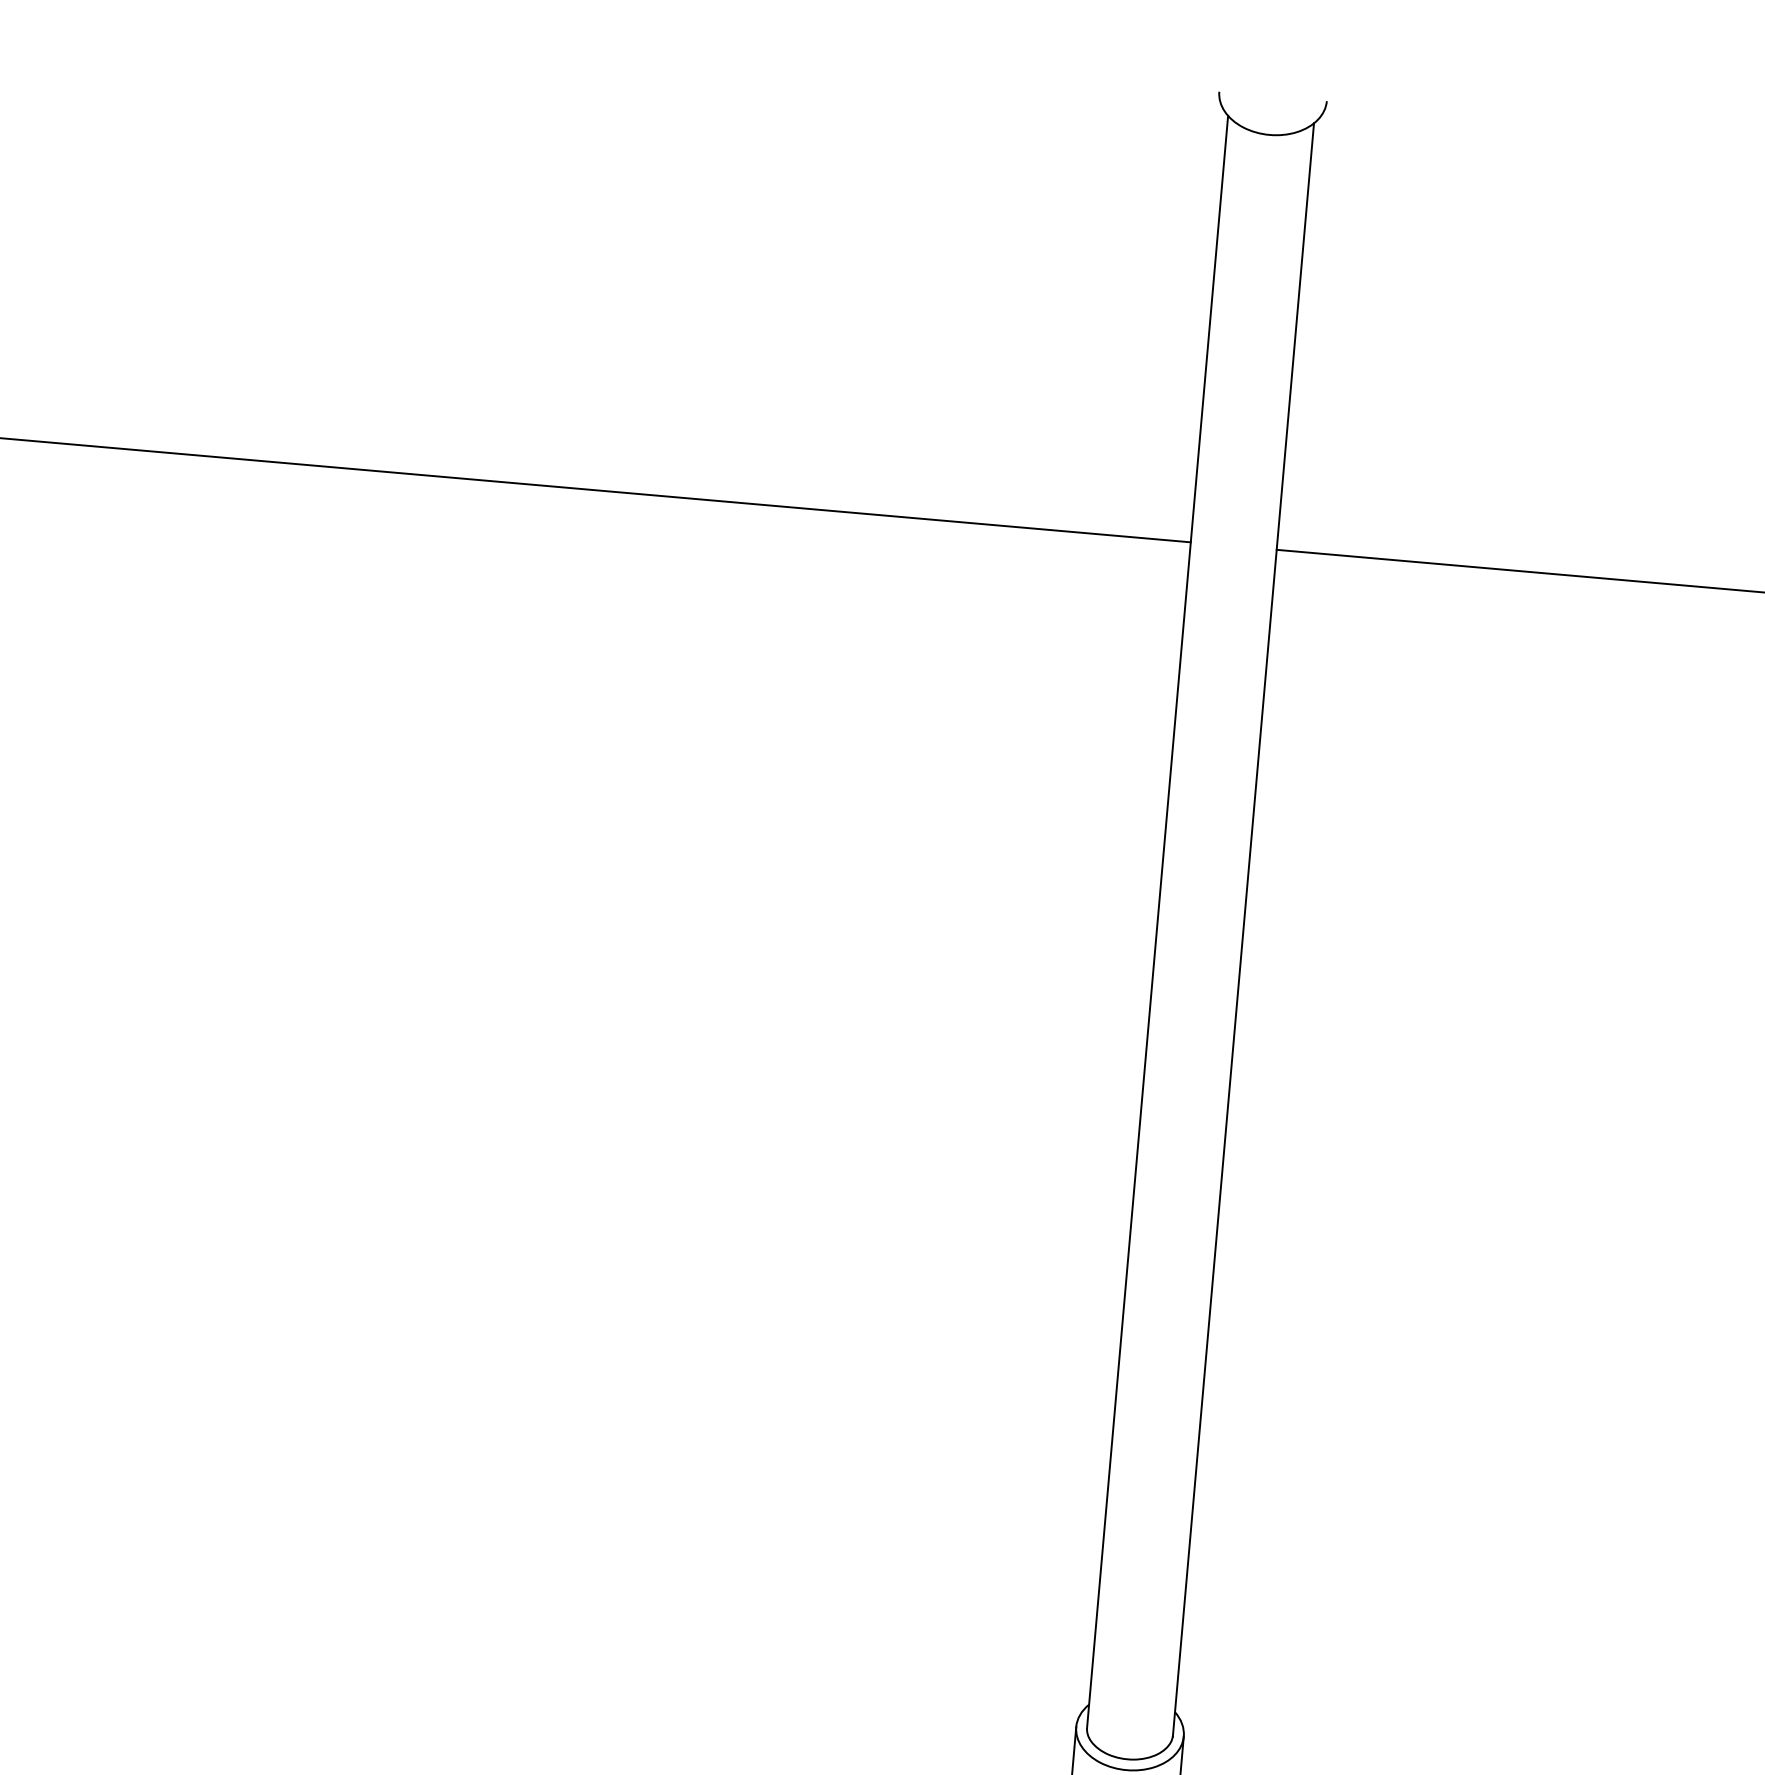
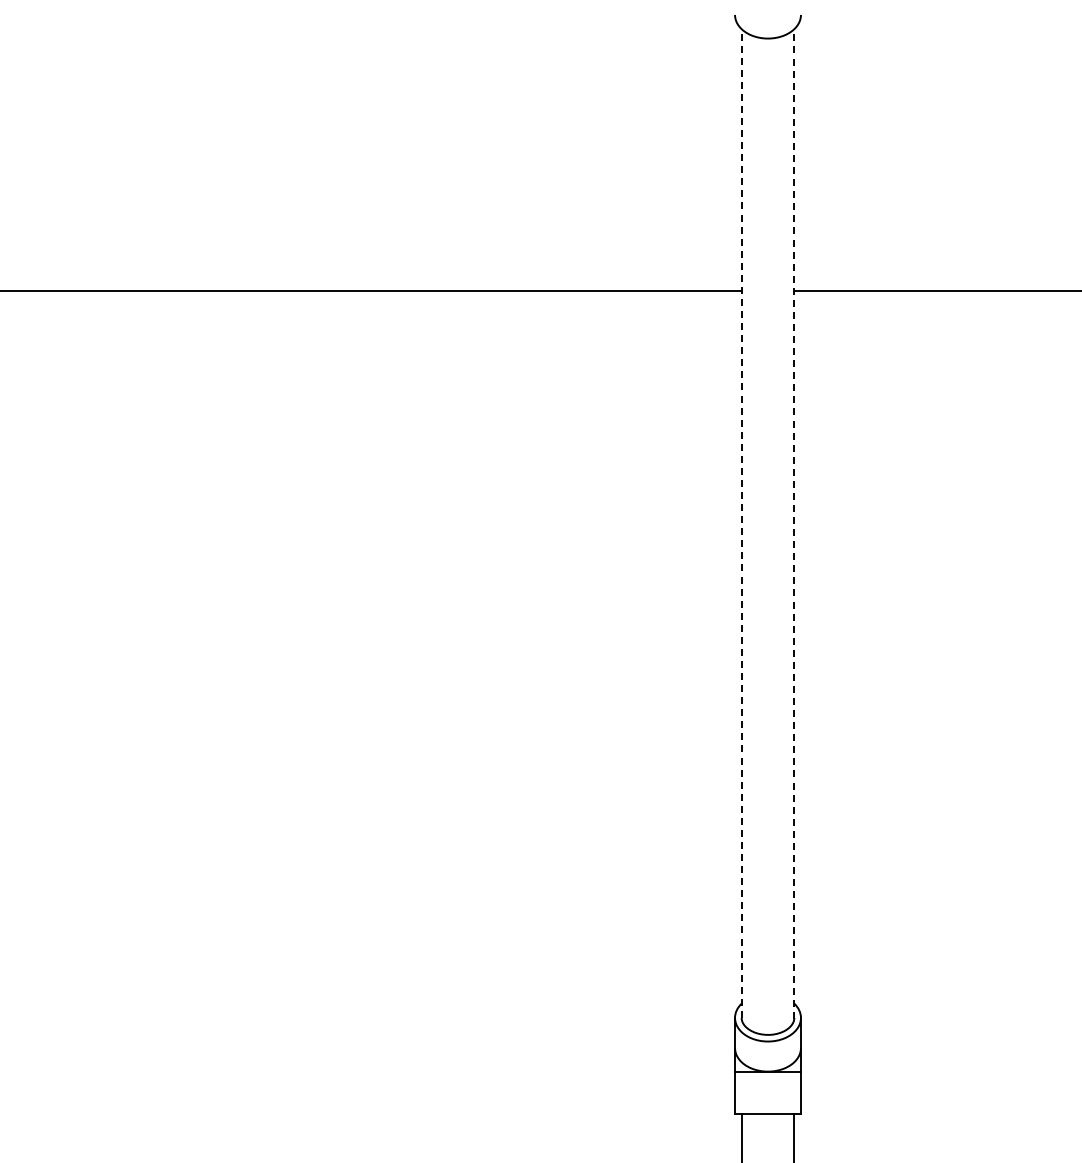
line: (1157, 921) -> (741, 523), solid -> dashed
line: (1243, 929) -> (794, 523), solid -> dashed

